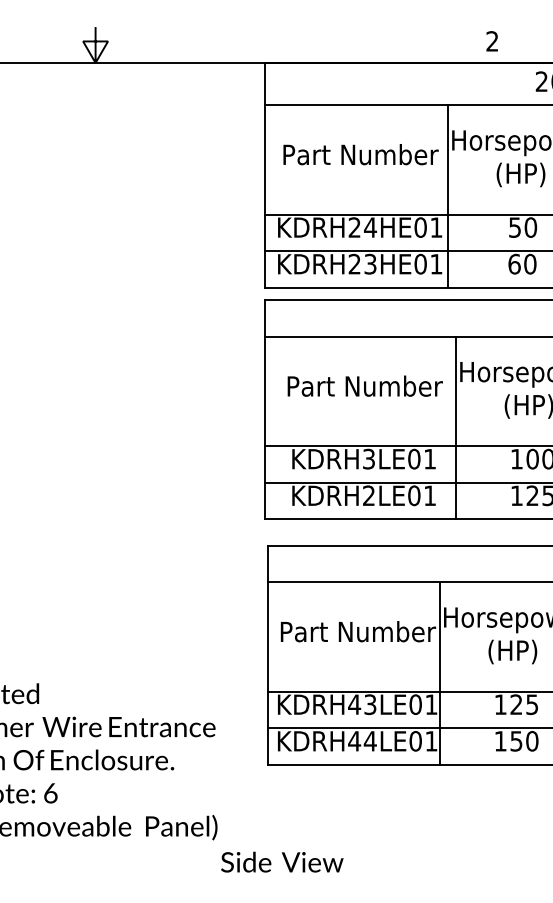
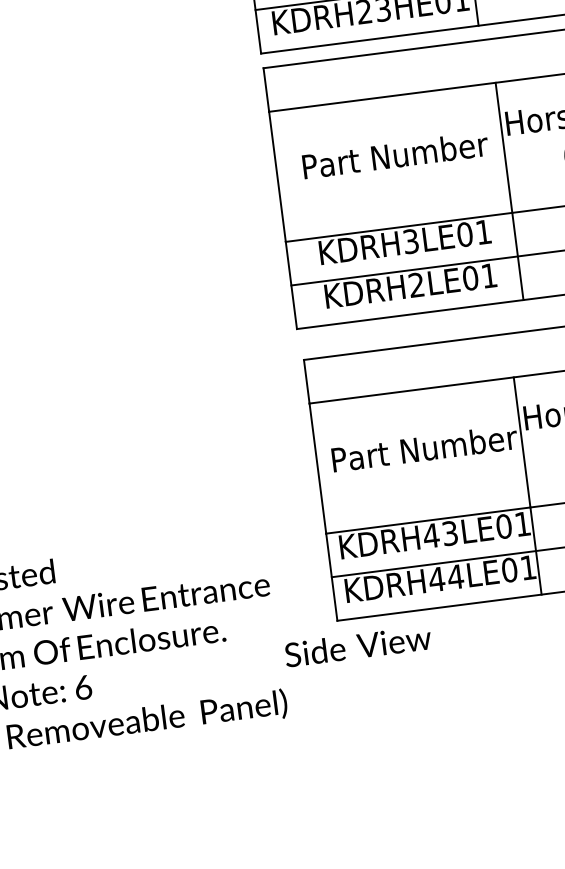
text: (282, 861) -> (358, 645), moved

